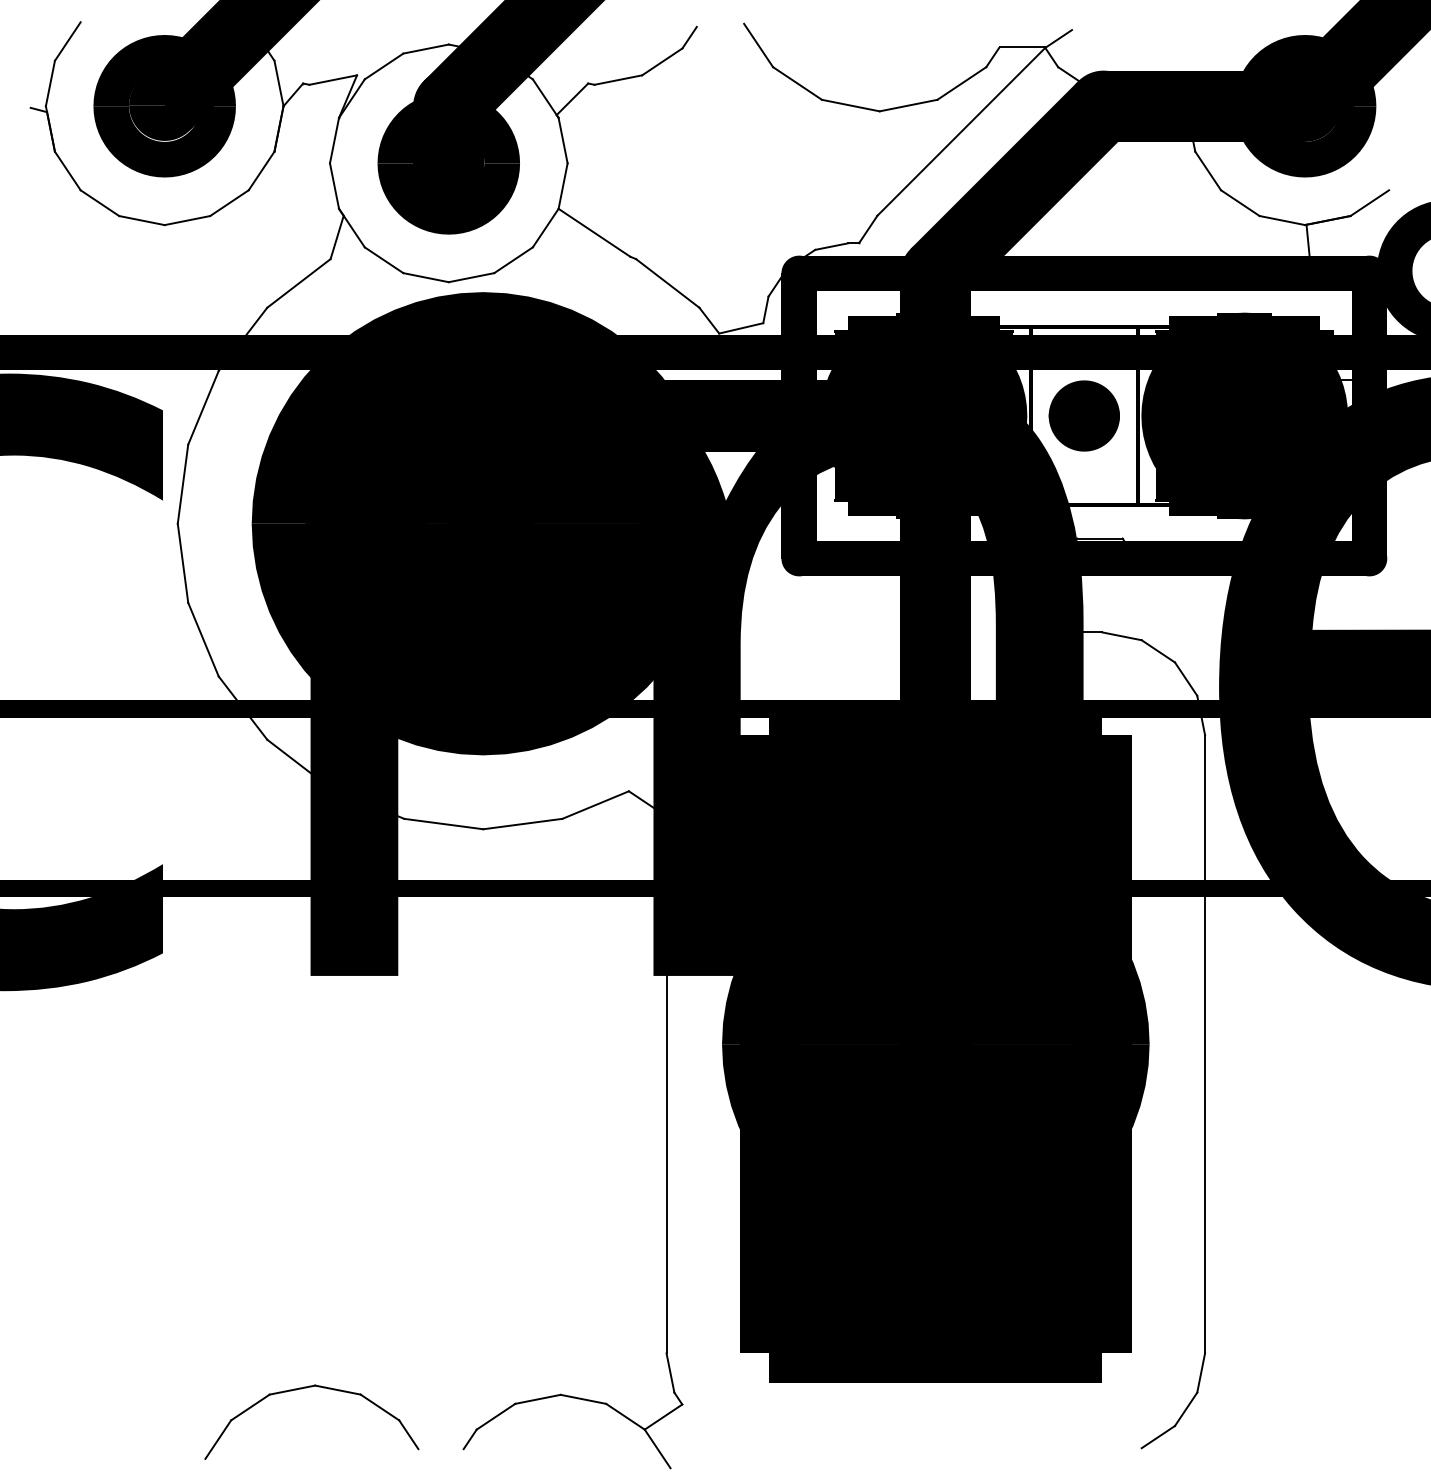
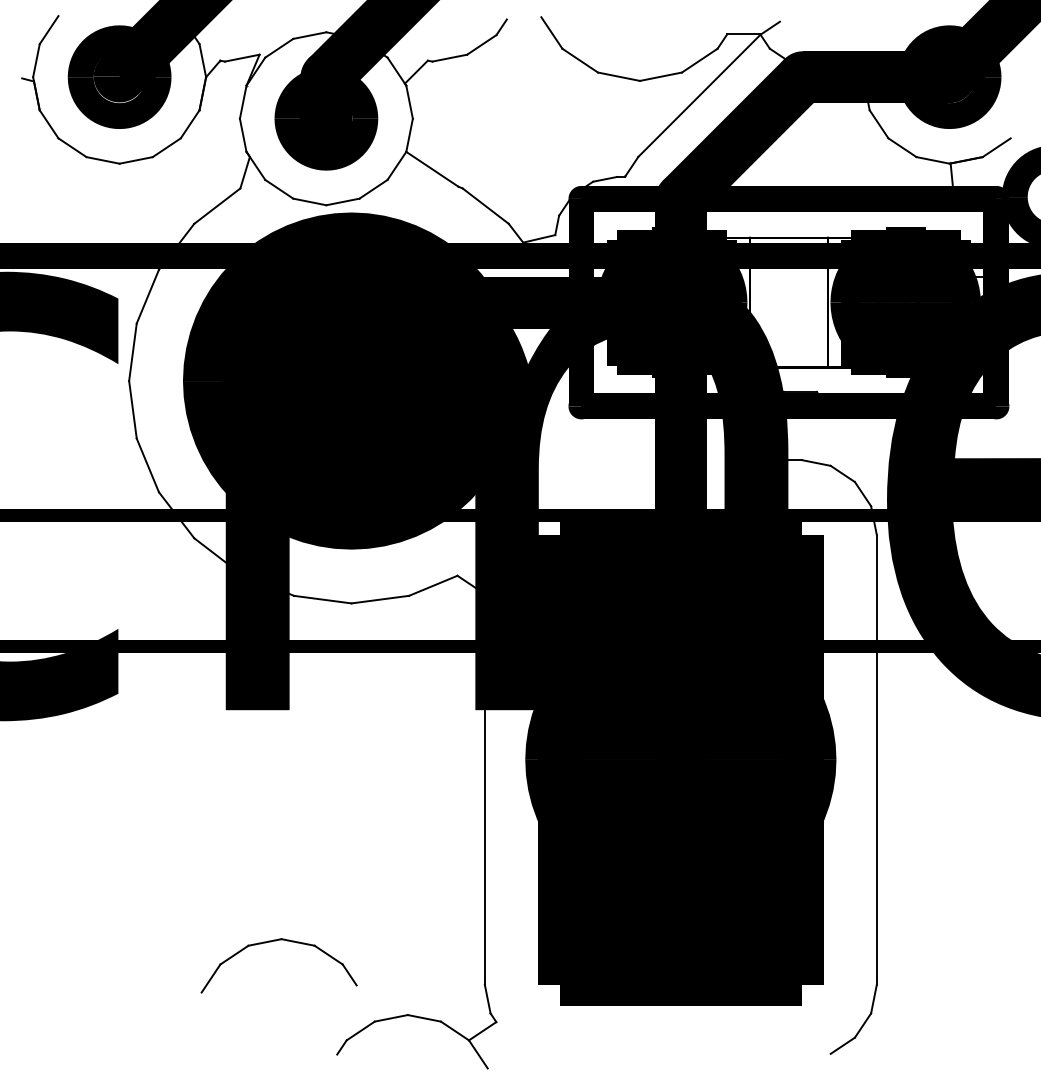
part: (1083, 415) -> (788, 302), removed
part: (306, 1388) -> (275, 941), moved

